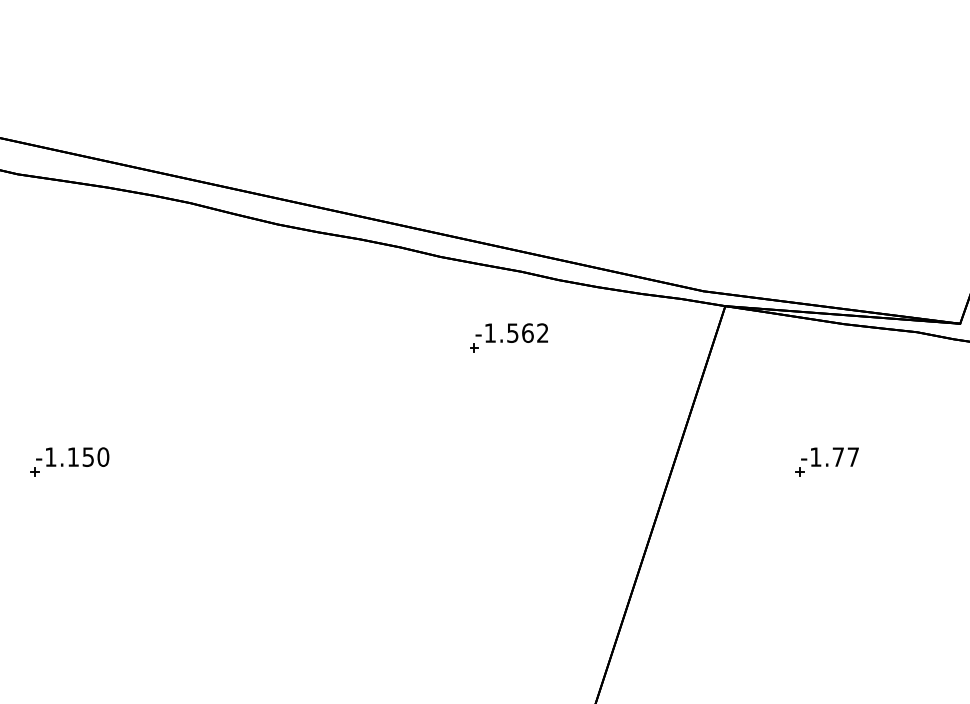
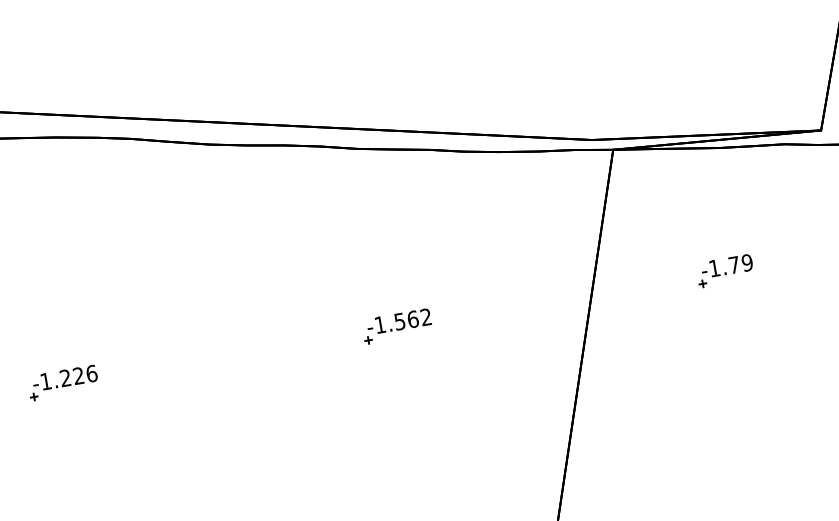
part: (508, 337) -> (396, 326), moved
text: (88, 456) -> (78, 375), -1.150 -> -1.226
text: (853, 456) -> (747, 262), -1.77 -> -1.79

